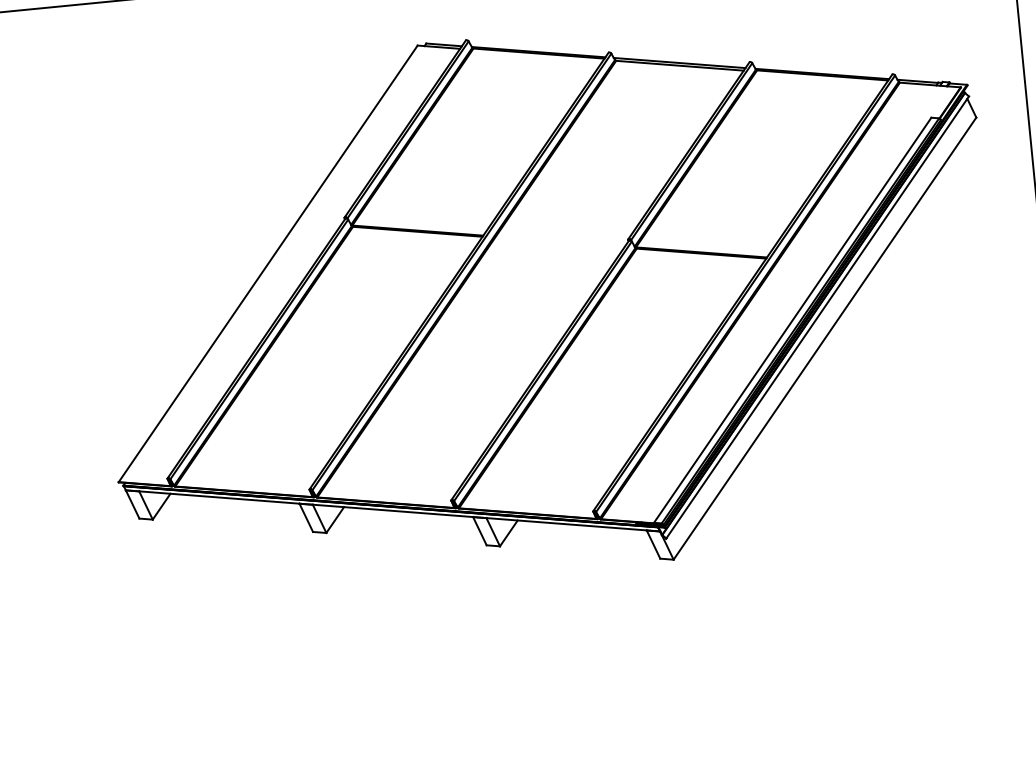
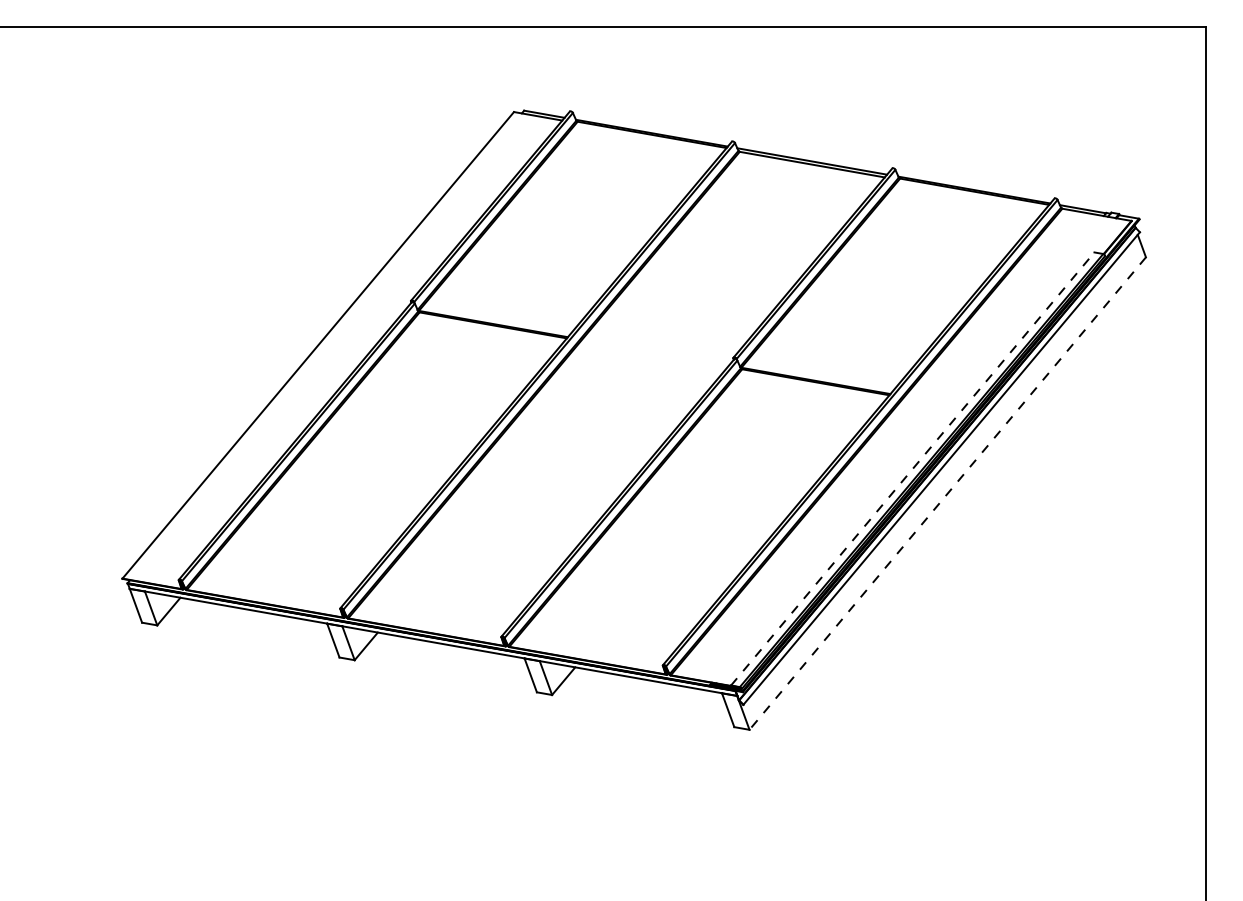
line: (792, 320) -> (912, 469), solid -> dashed
line: (824, 338) -> (947, 493), solid -> dashed

